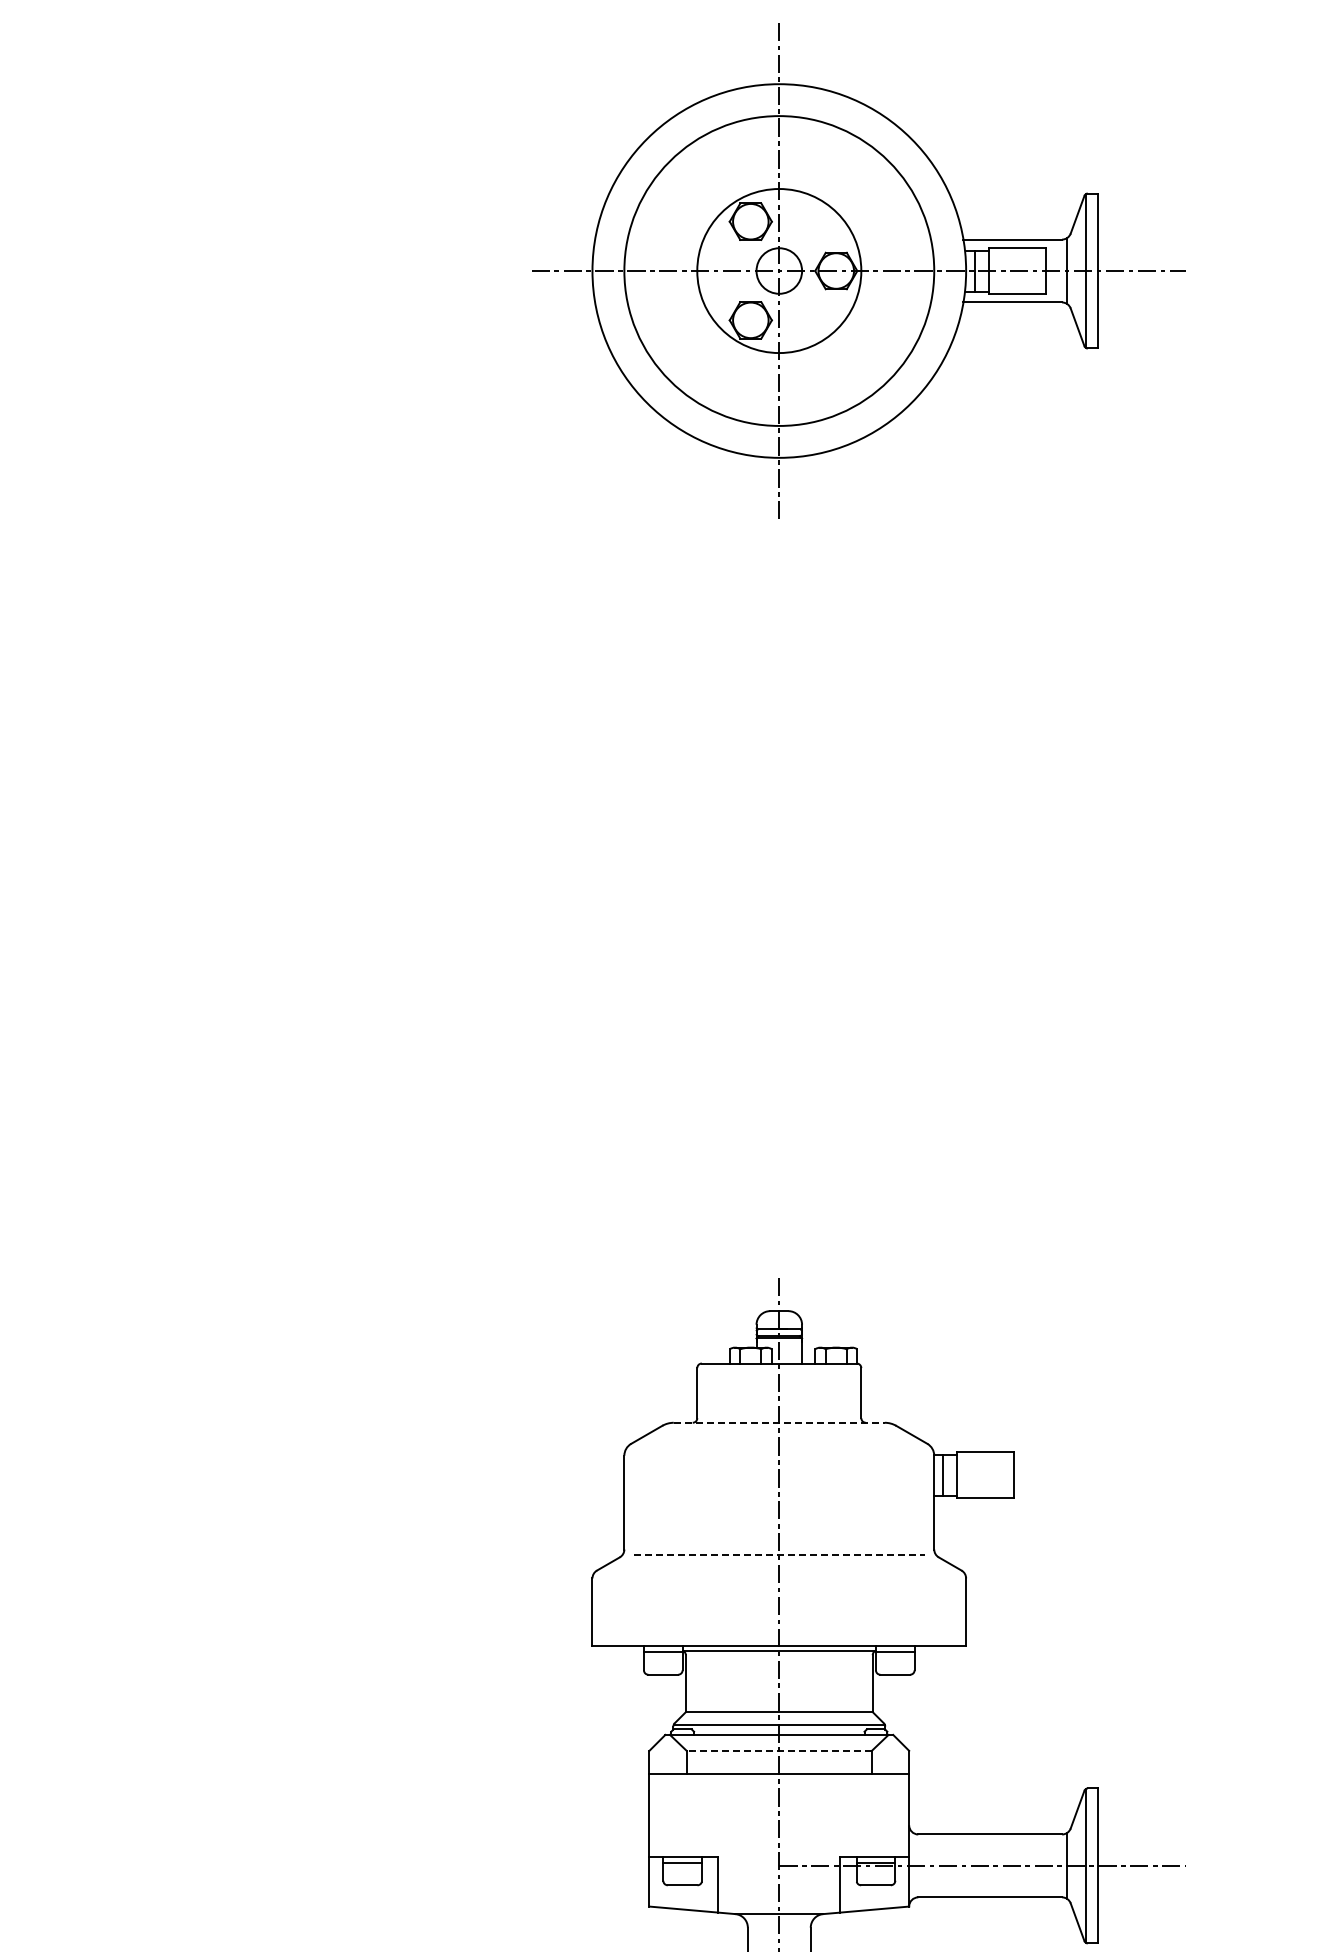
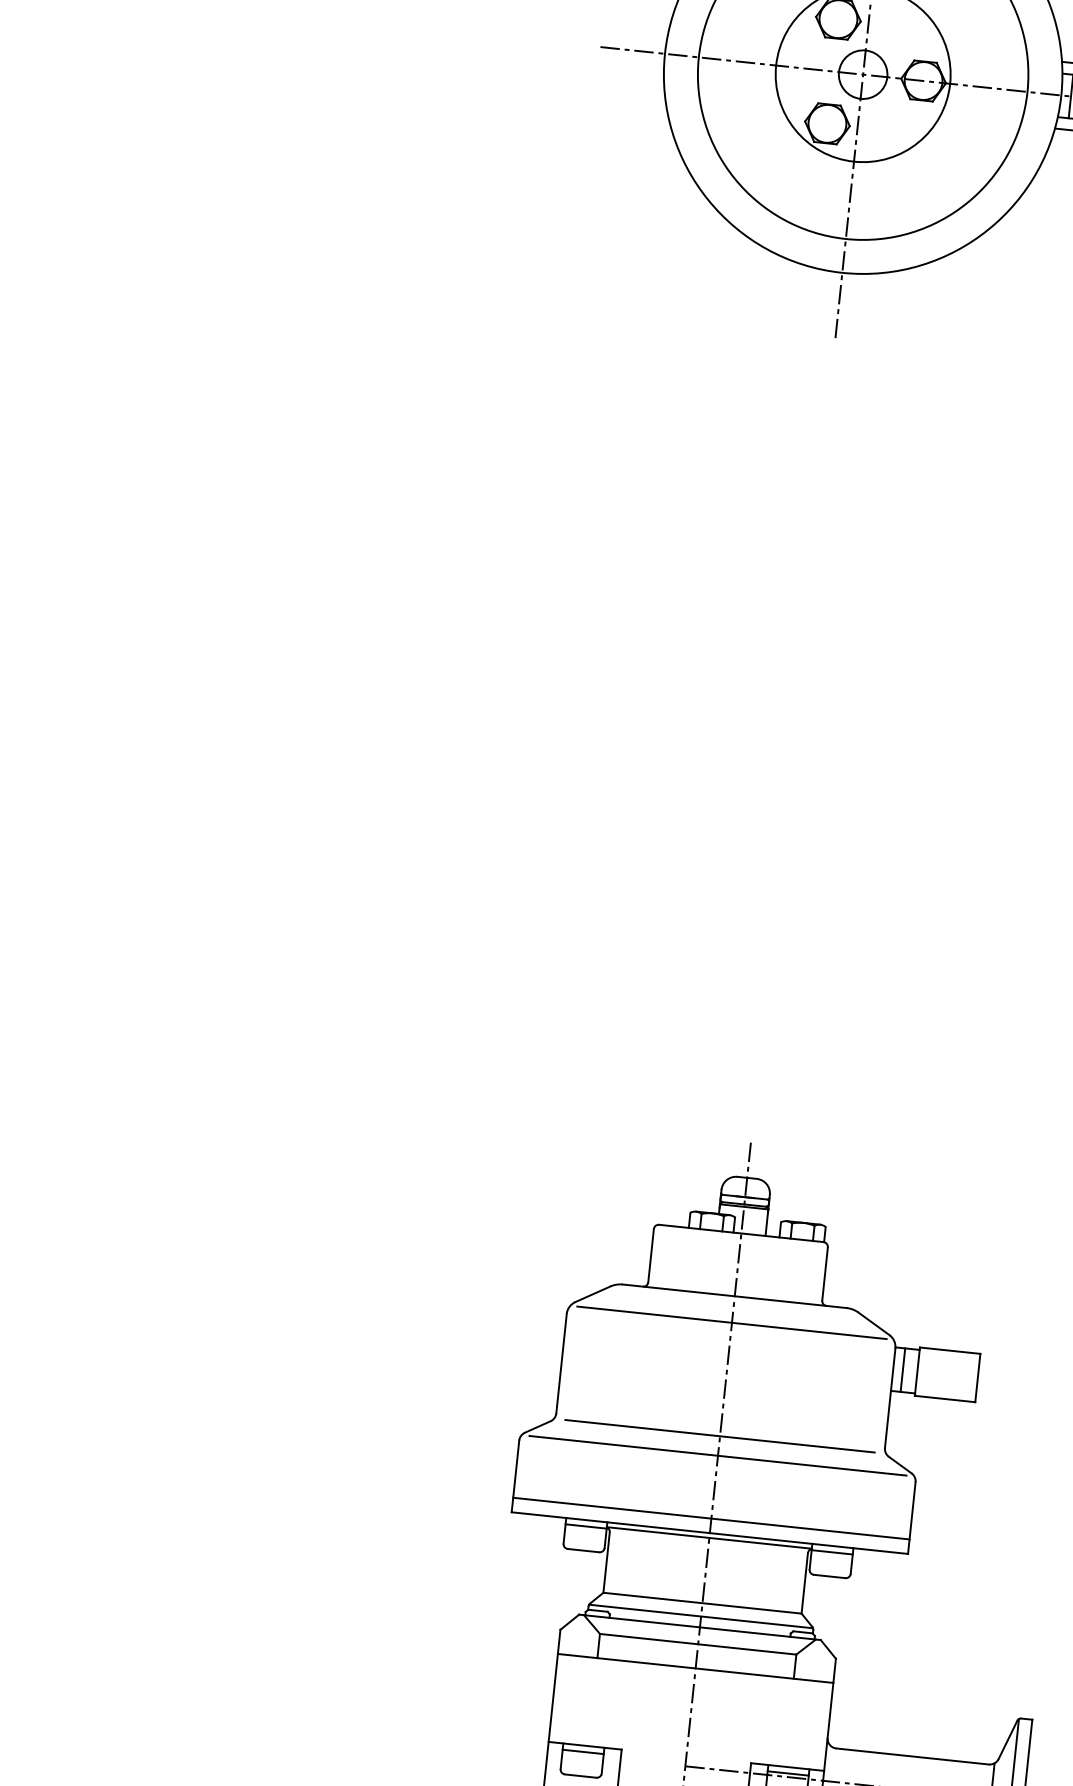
line: (779, 1422) -> (734, 1296), dashed -> solid
line: (779, 1447) -> (732, 1322), added
line: (779, 1554) -> (720, 1436), dashed -> solid
line: (779, 1573) -> (718, 1456), added
line: (779, 1632) -> (711, 1518), added
line: (779, 1750) -> (698, 1643), dashed -> solid

